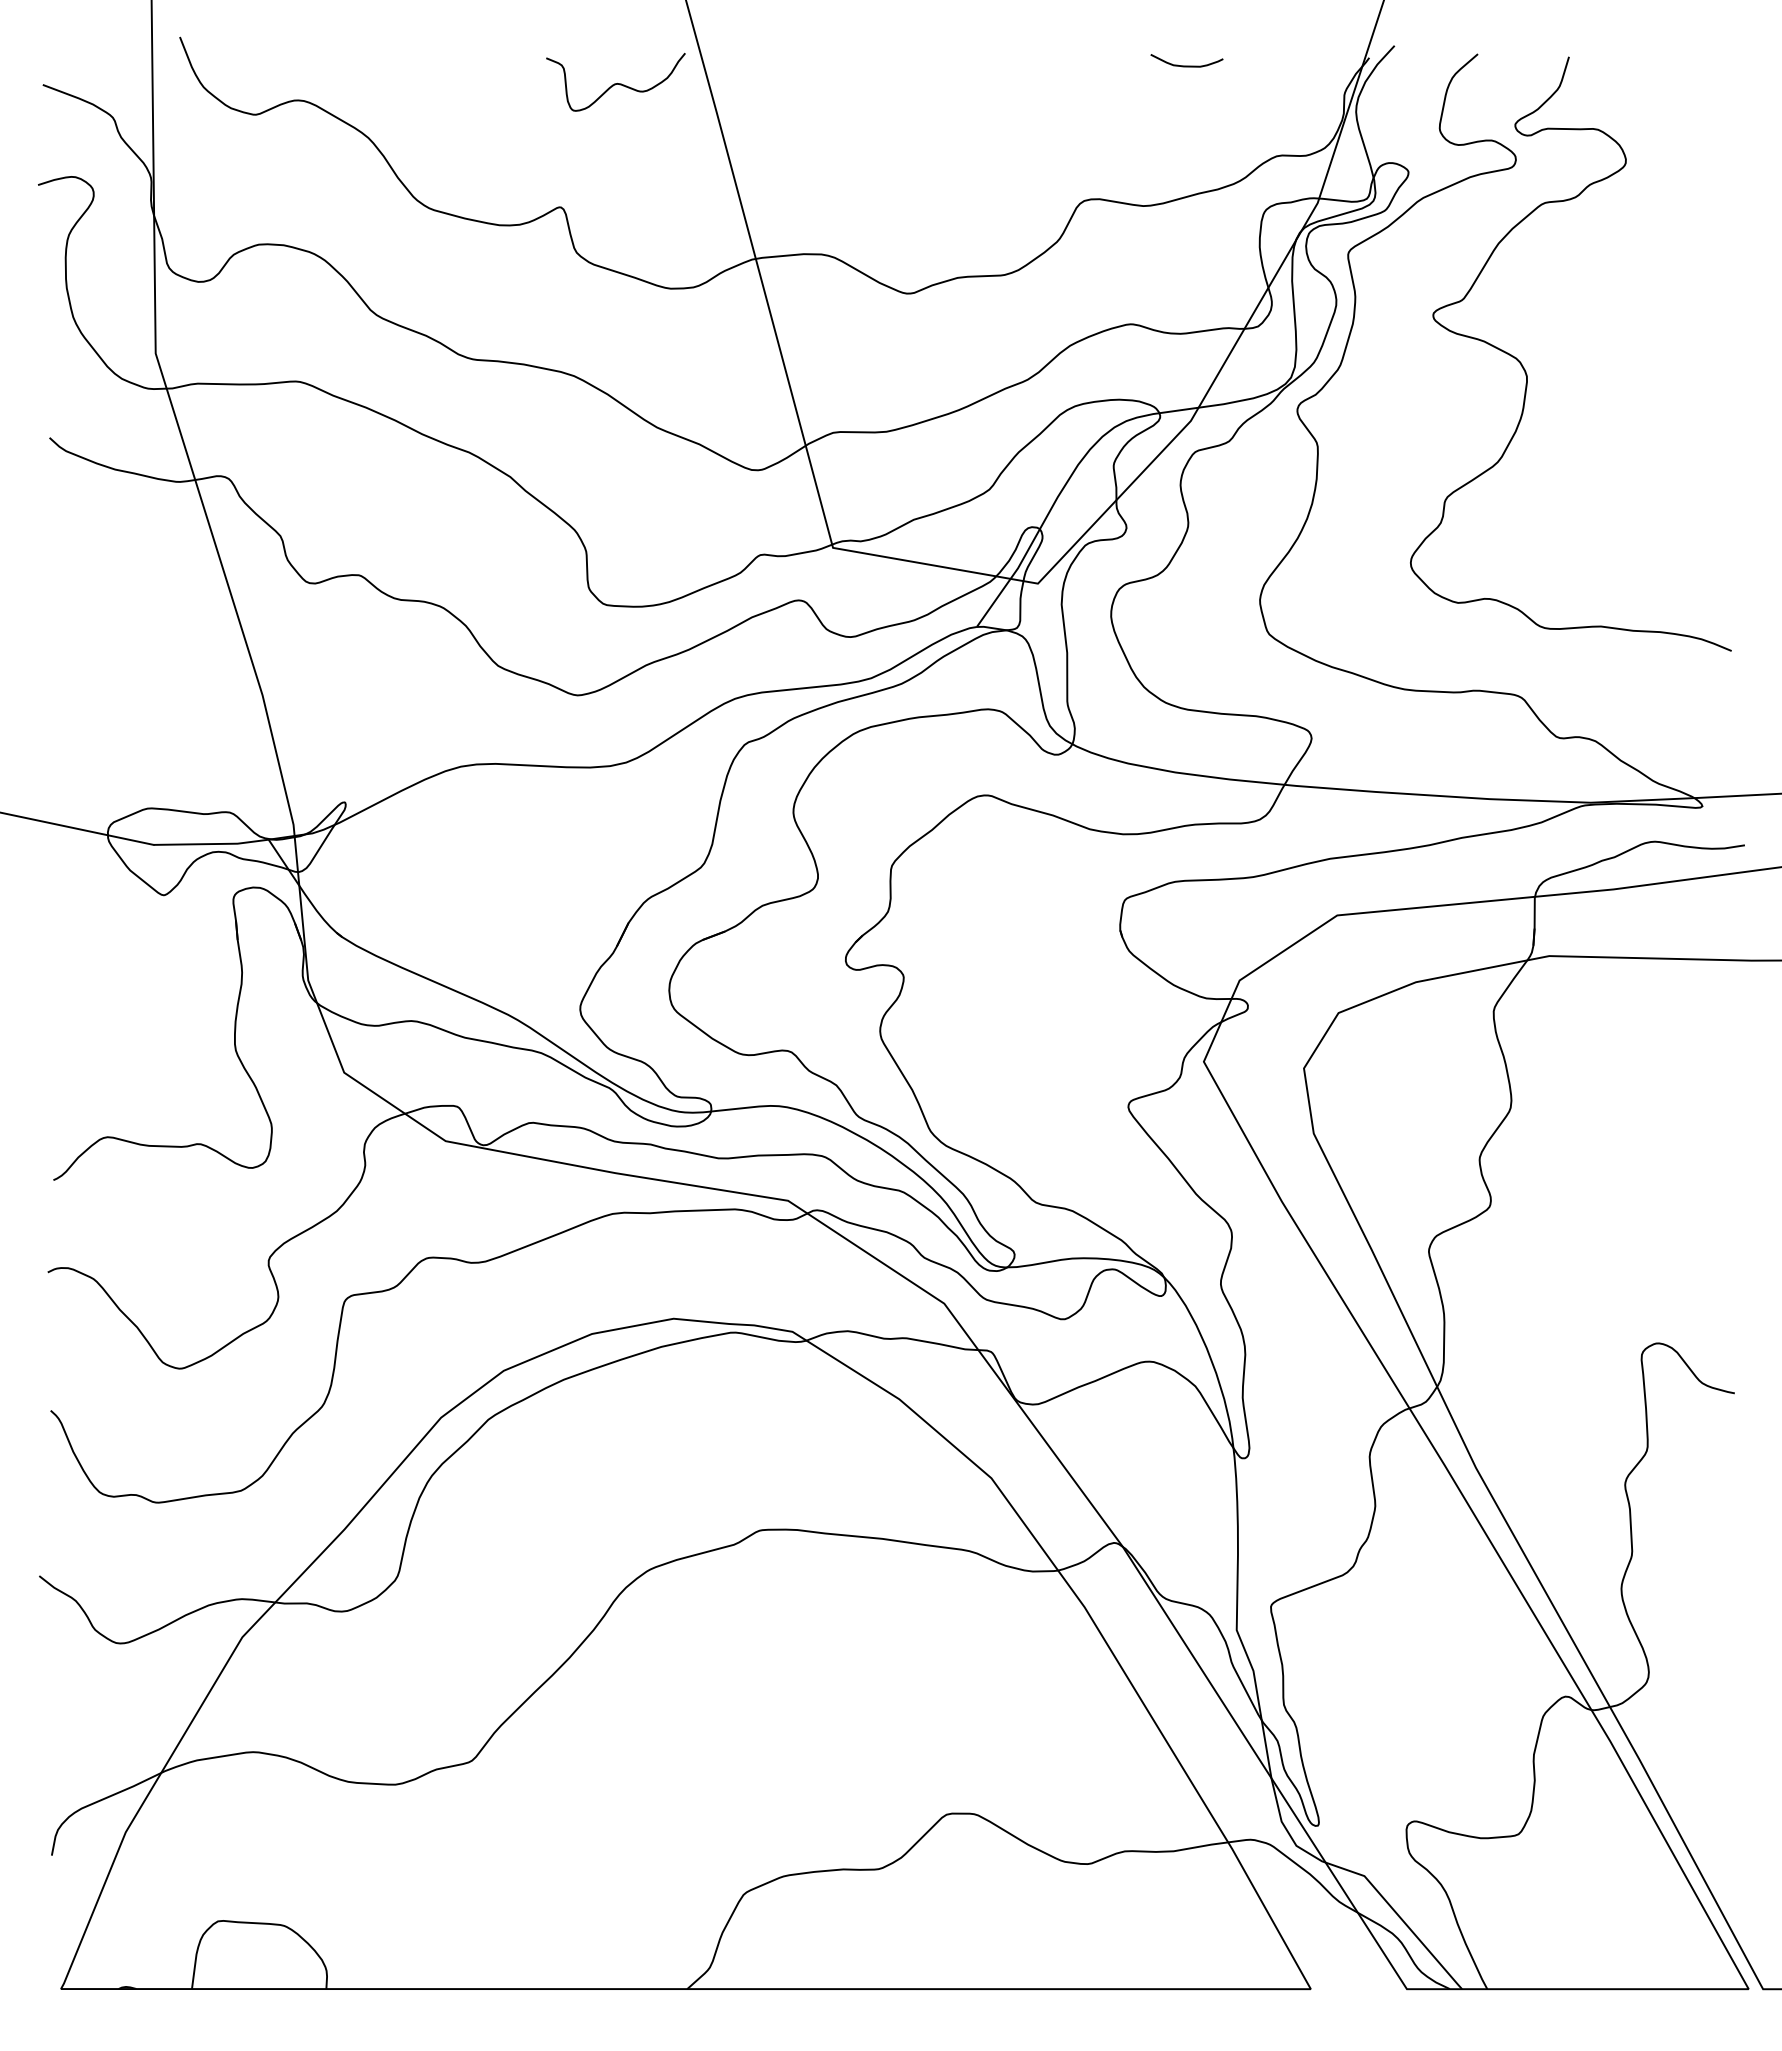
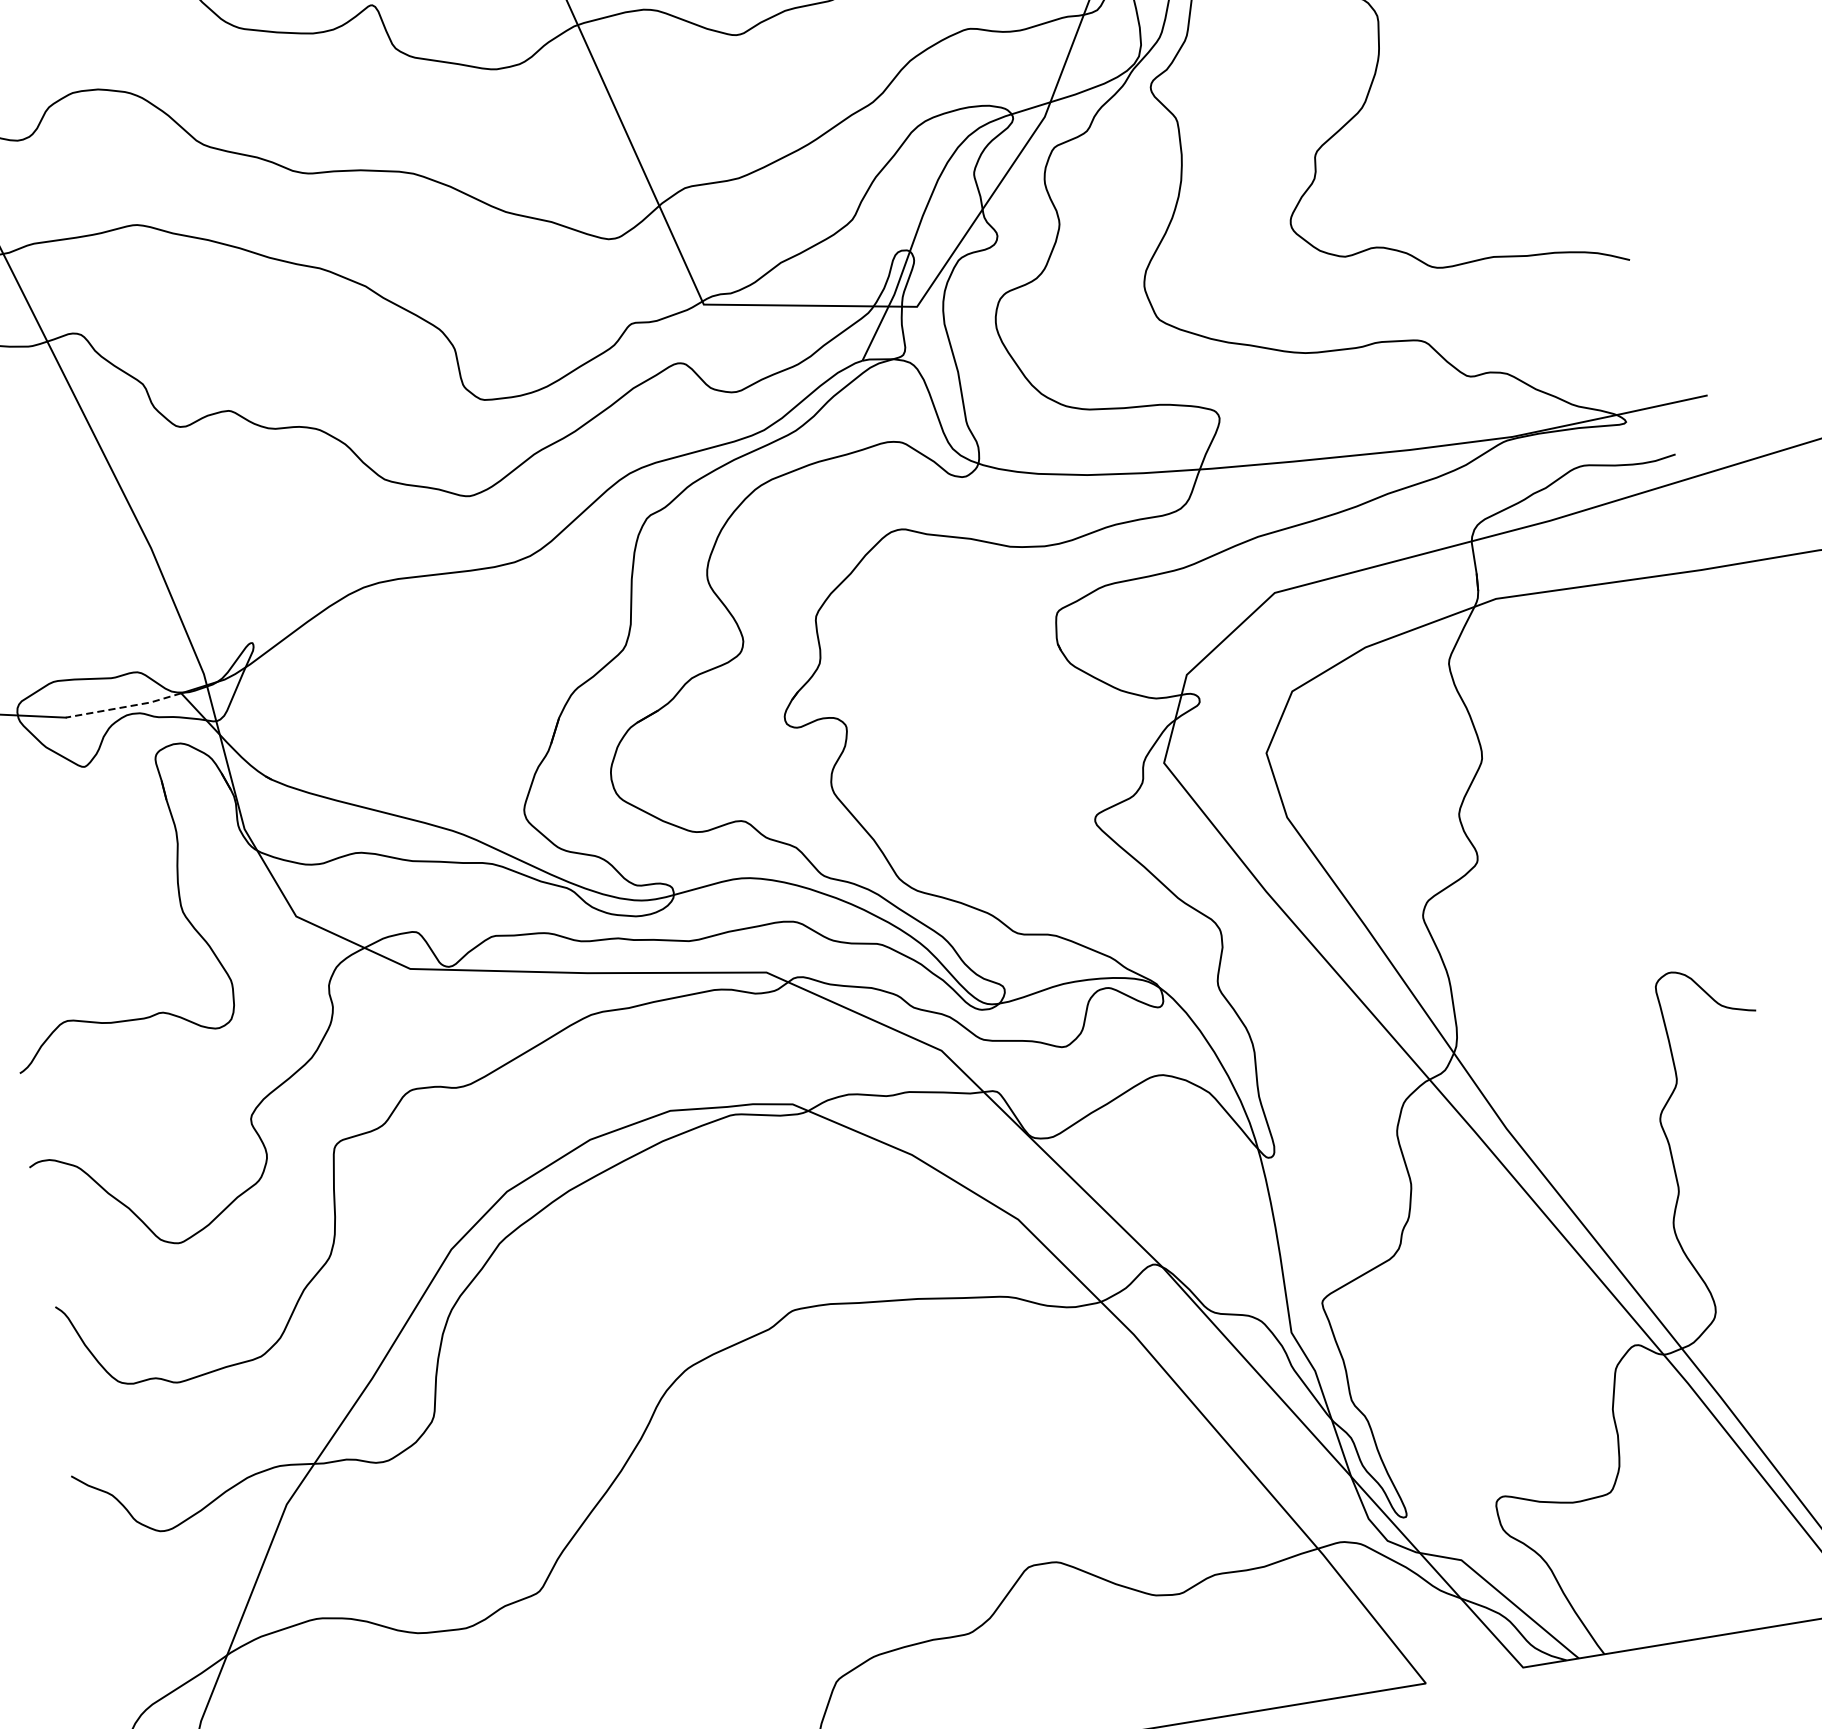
line: (211, 844) -> (124, 707), solid -> dashed

